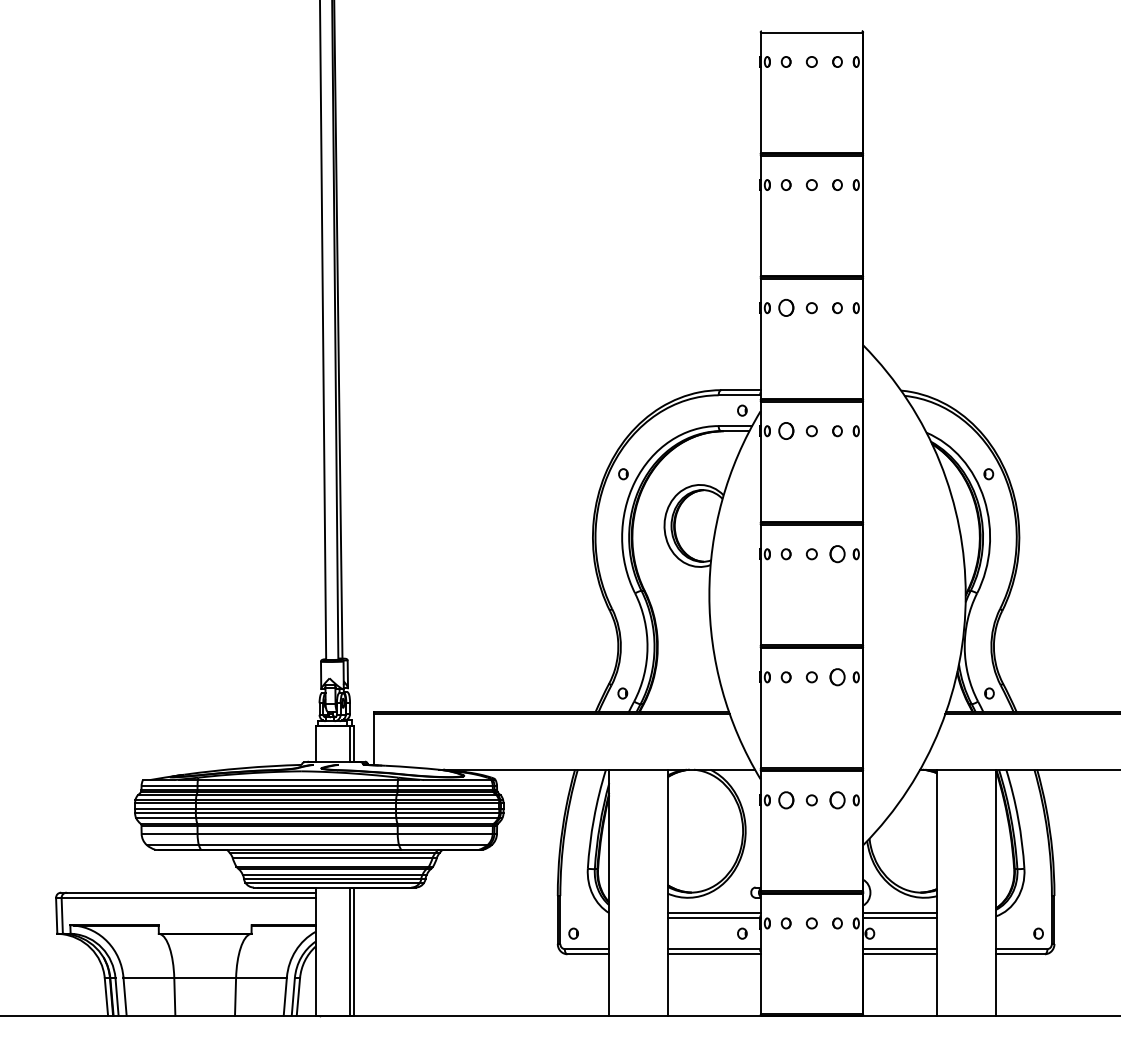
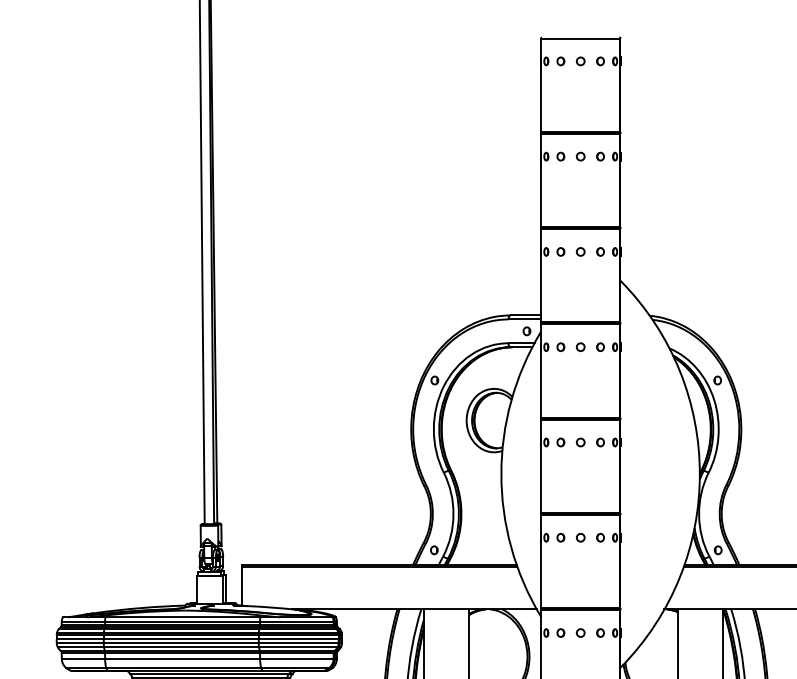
part: (785, 308) -> (560, 252), size x0.62
part: (785, 431) -> (560, 347), size x0.62
part: (837, 554) -> (600, 442), size x0.62
part: (837, 677) -> (600, 537), size x0.62
part: (785, 800) -> (560, 633), size x0.62
part: (837, 800) -> (600, 633), size x0.62

